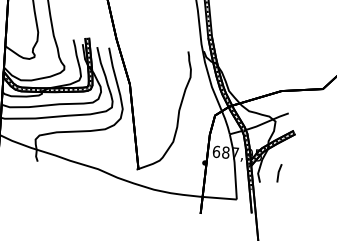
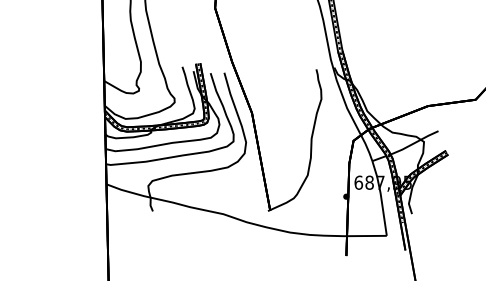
line: (279, 173) -> (433, 201), removed

